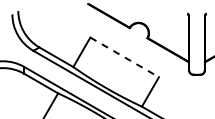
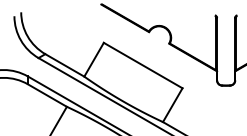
line: (124, 57) -> (142, 65), dashed -> solid

